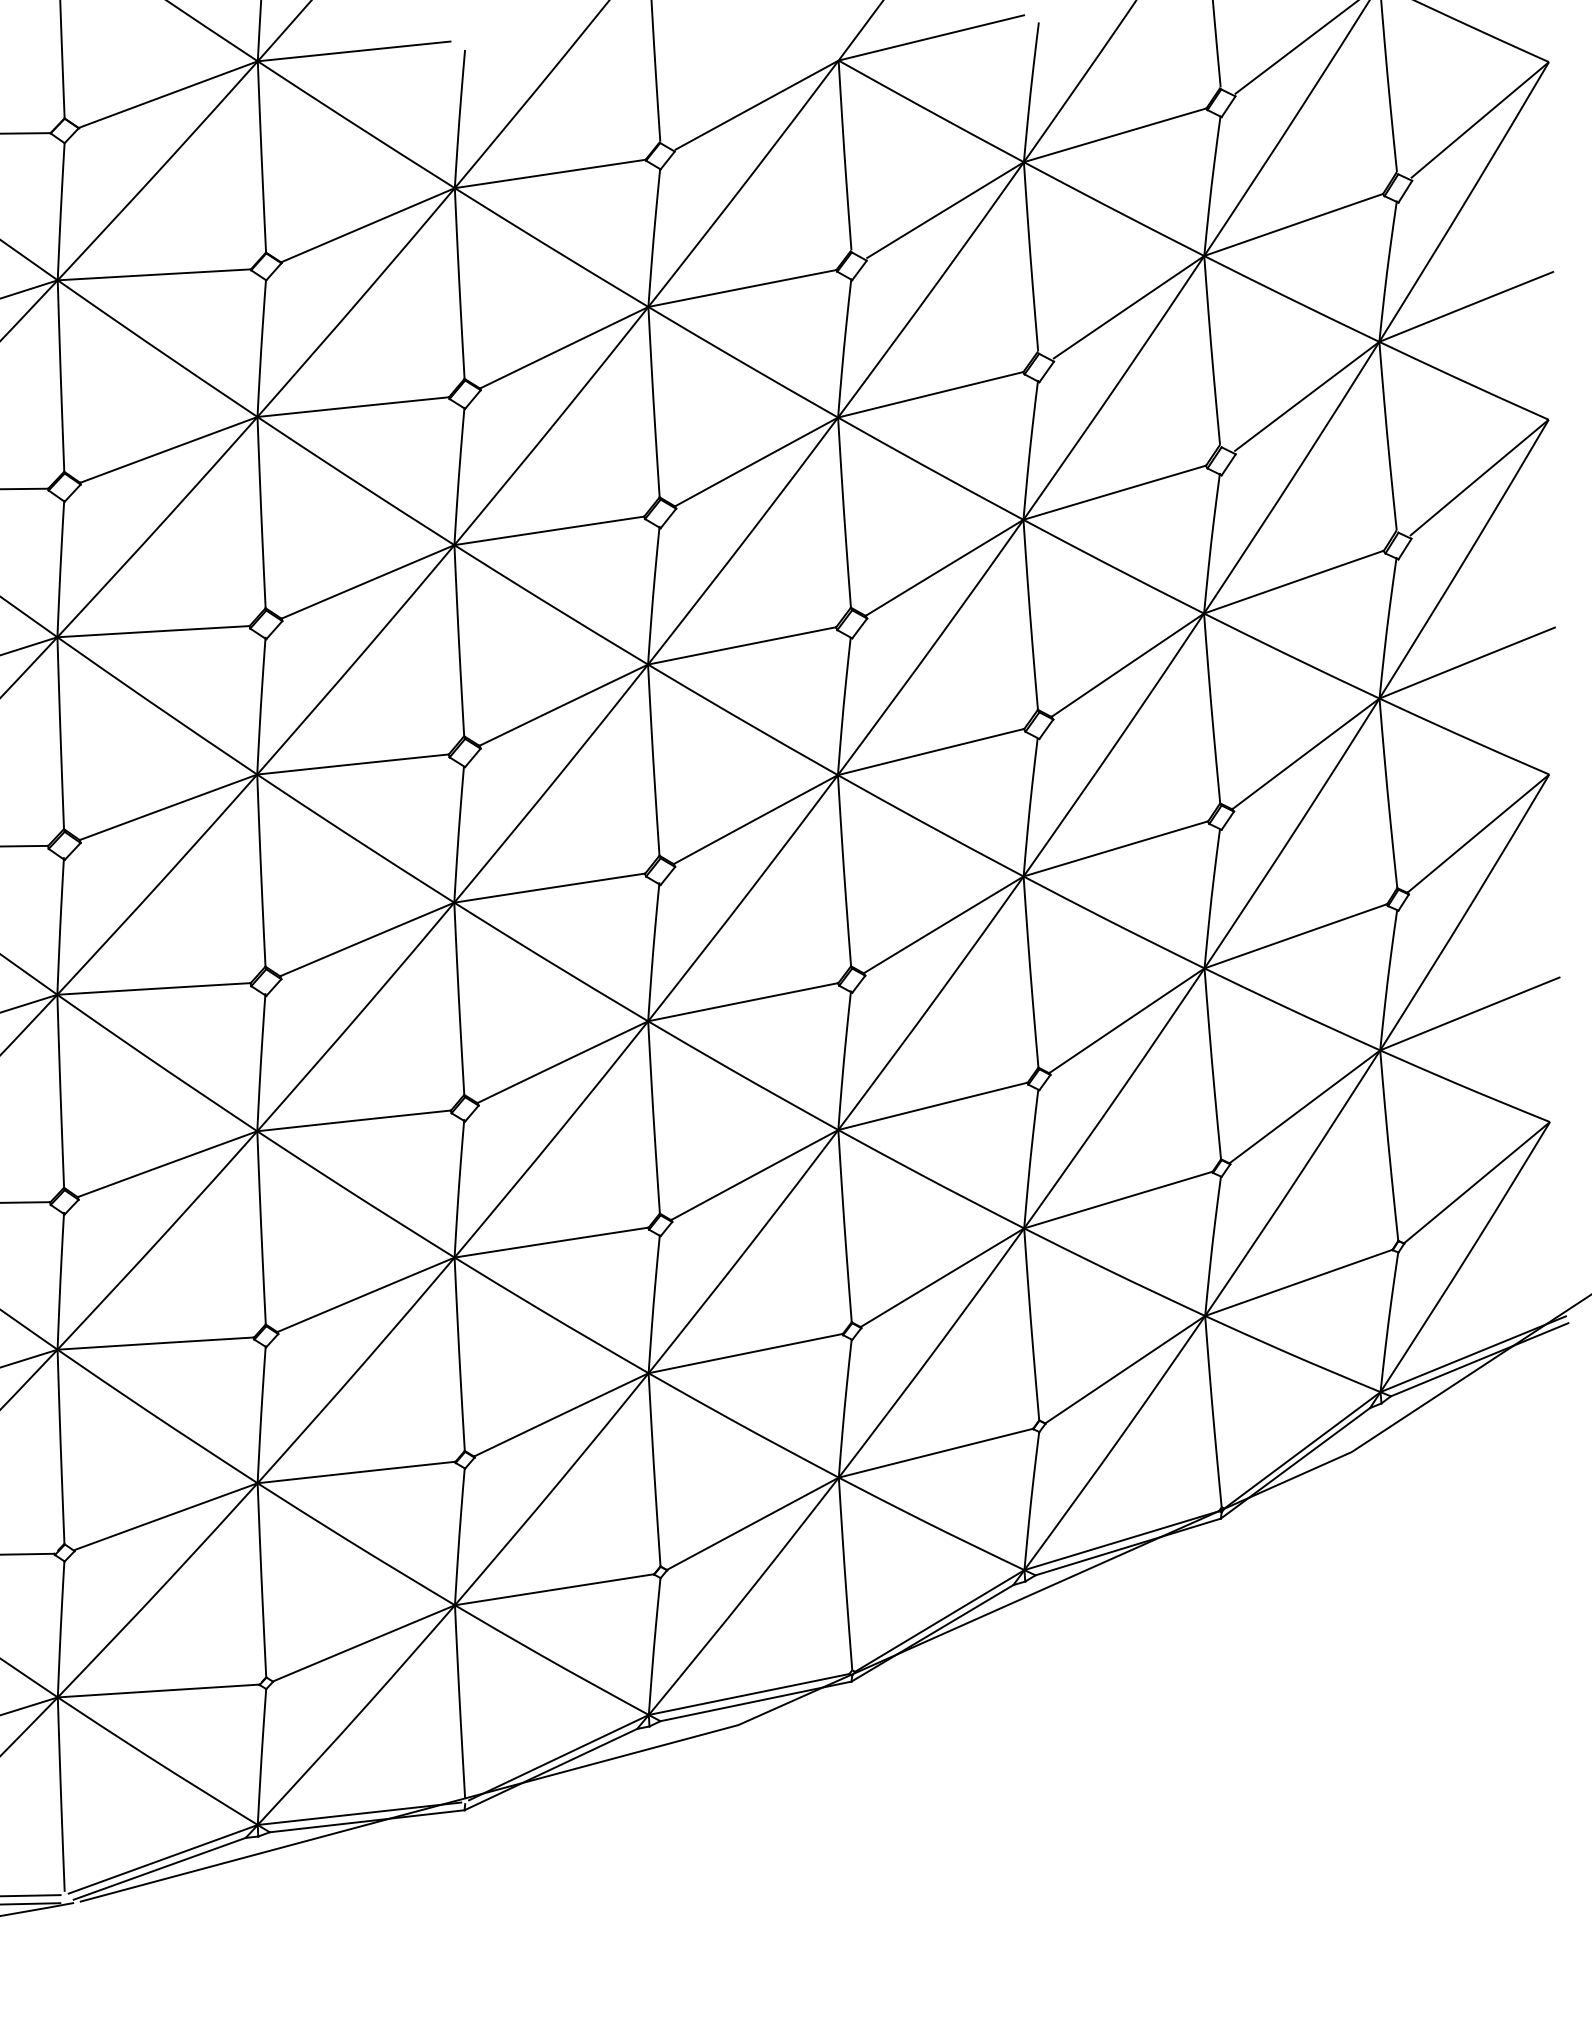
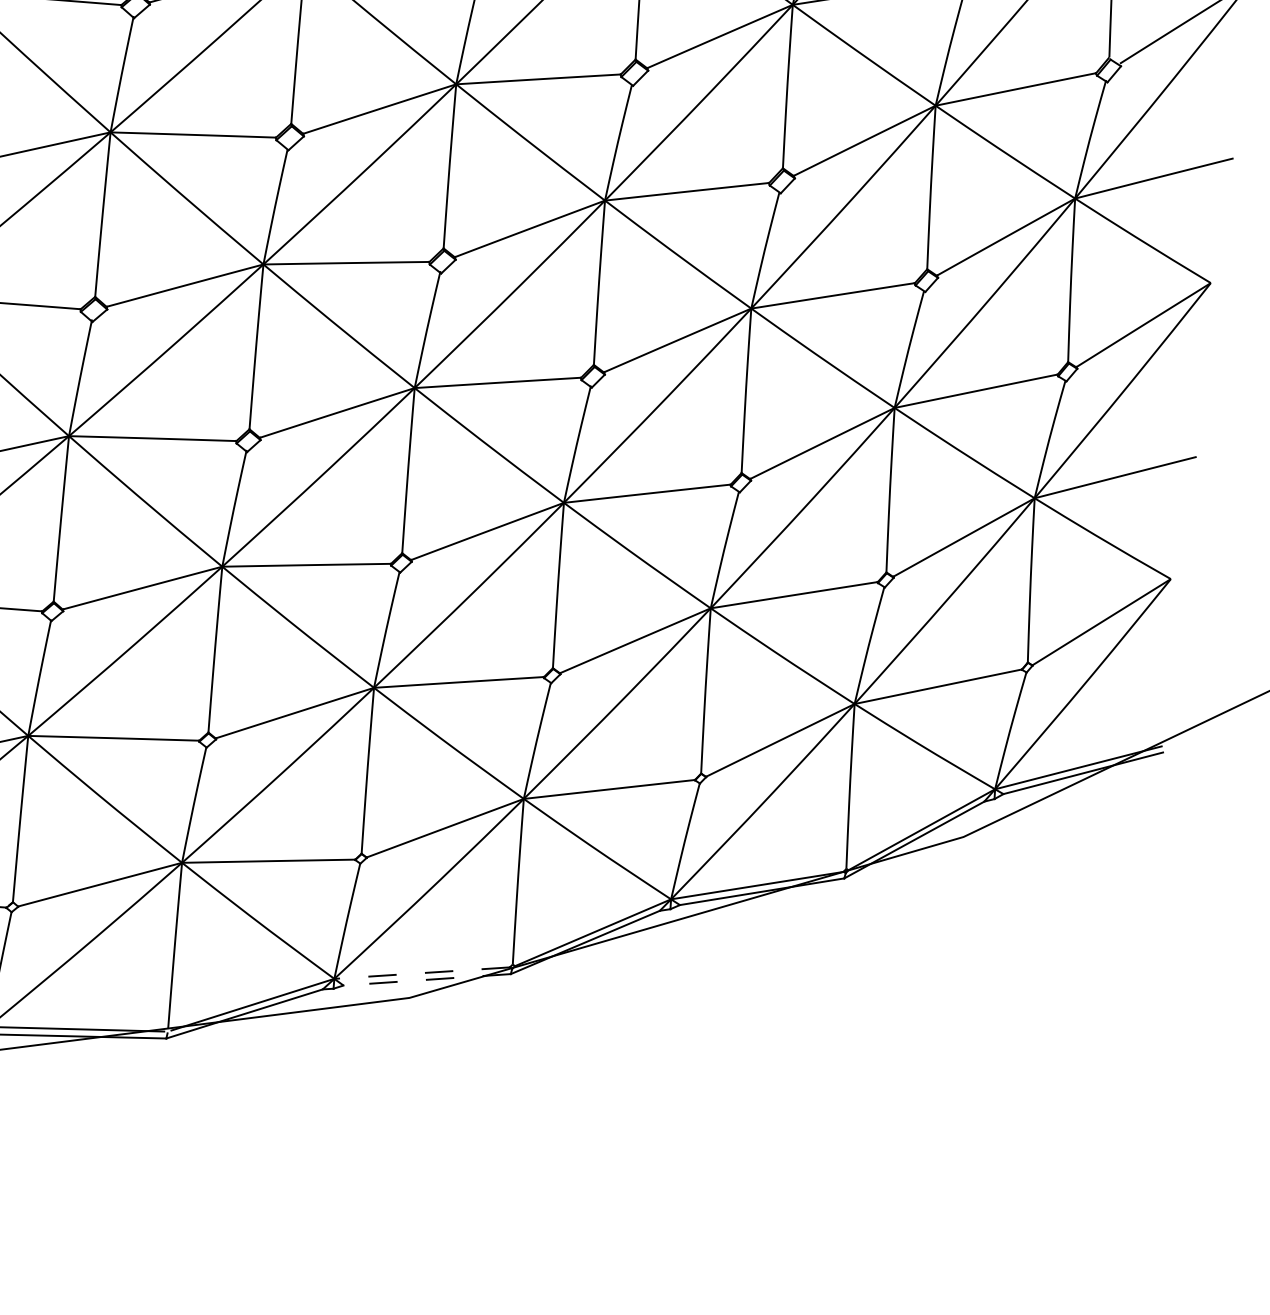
line: (749, 1694) -> (422, 973), solid -> dashed
line: (755, 1701) -> (426, 979), solid -> dashed

